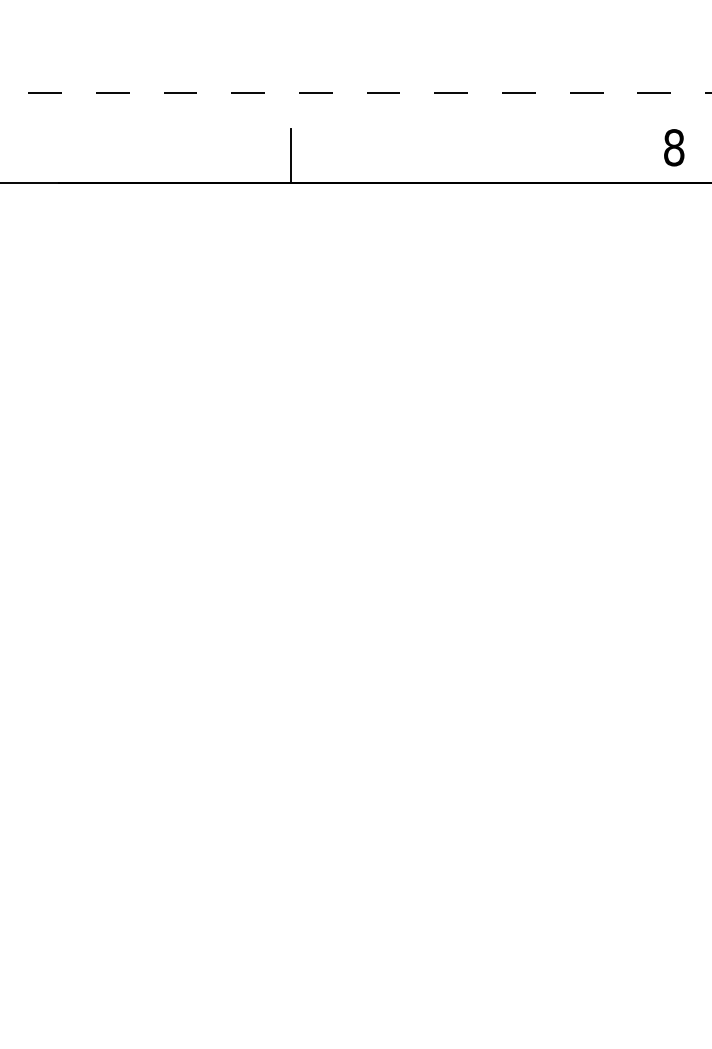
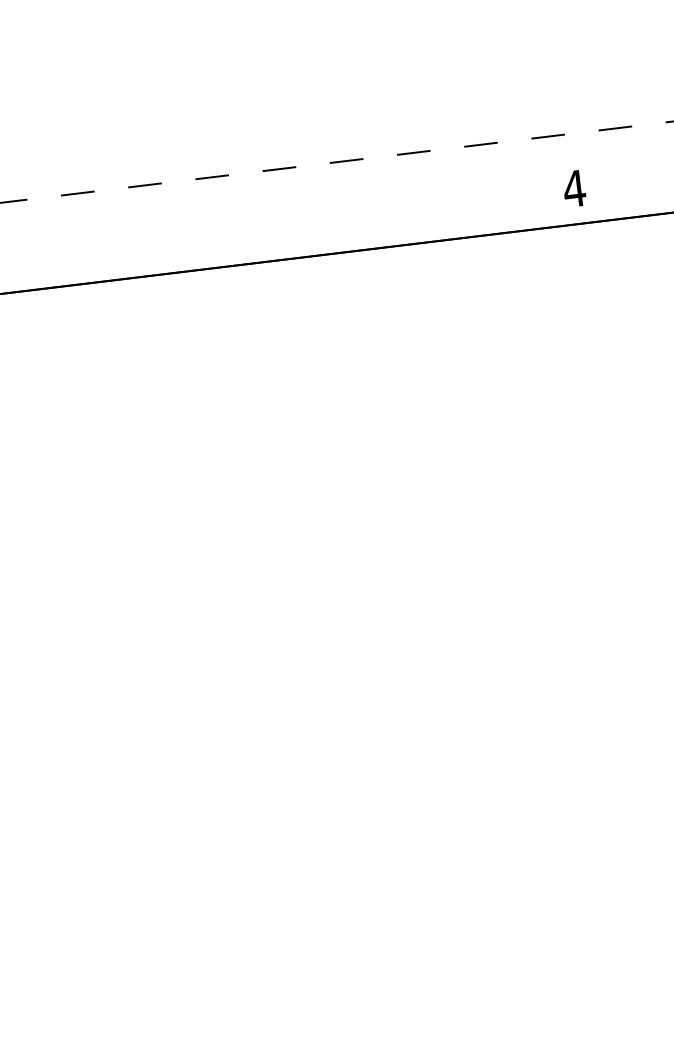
text: (673, 147) -> (573, 188), 8 -> 4
line: (290, 156) -> (194, 243), removed

